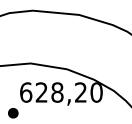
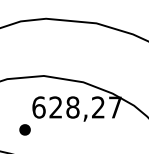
text: (96, 92) -> (115, 107), 628,20 -> 628,27

